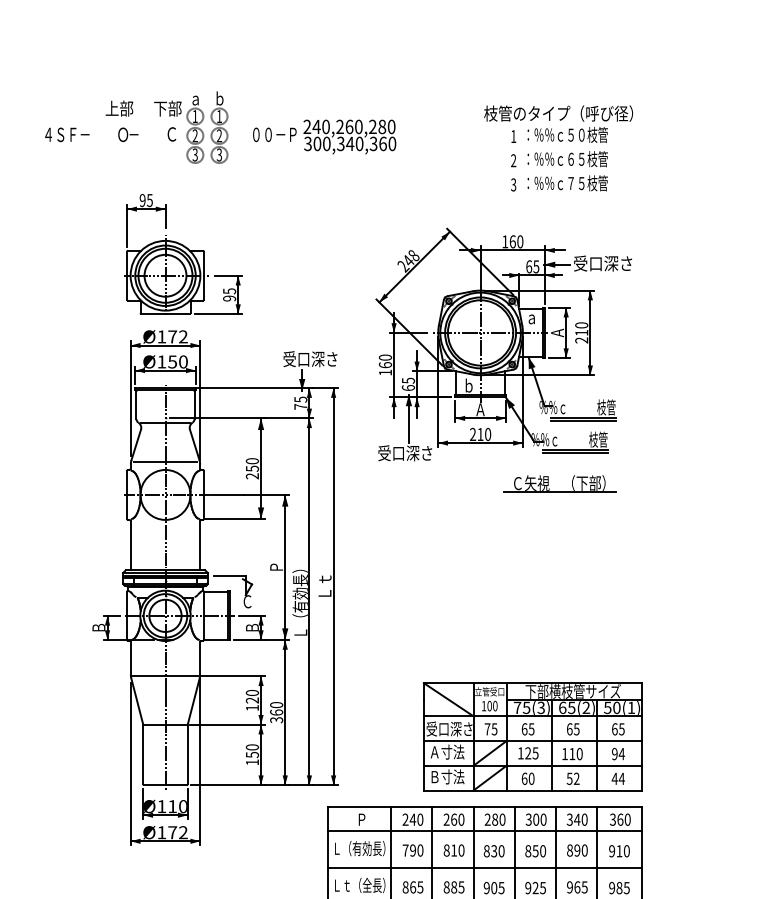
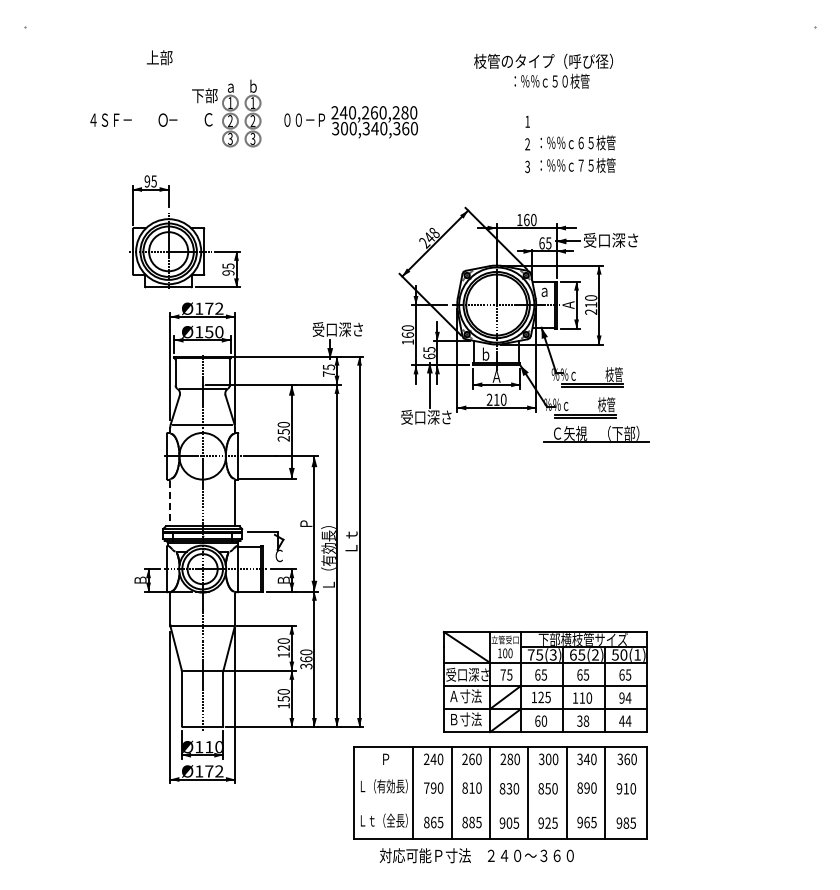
text: (119, 108) -> (159, 57), moved
text: (558, 123) -> (543, 70), moved
part: (182, 254) -> (184, 231), moved
part: (559, 491) -> (596, 441), moved
line: (131, 545) -> (170, 503), solid -> dashed
text: (573, 778) -> (583, 720), 52 -> 38
line: (484, 831) -> (500, 770), removed
line: (484, 868) -> (500, 804), removed

